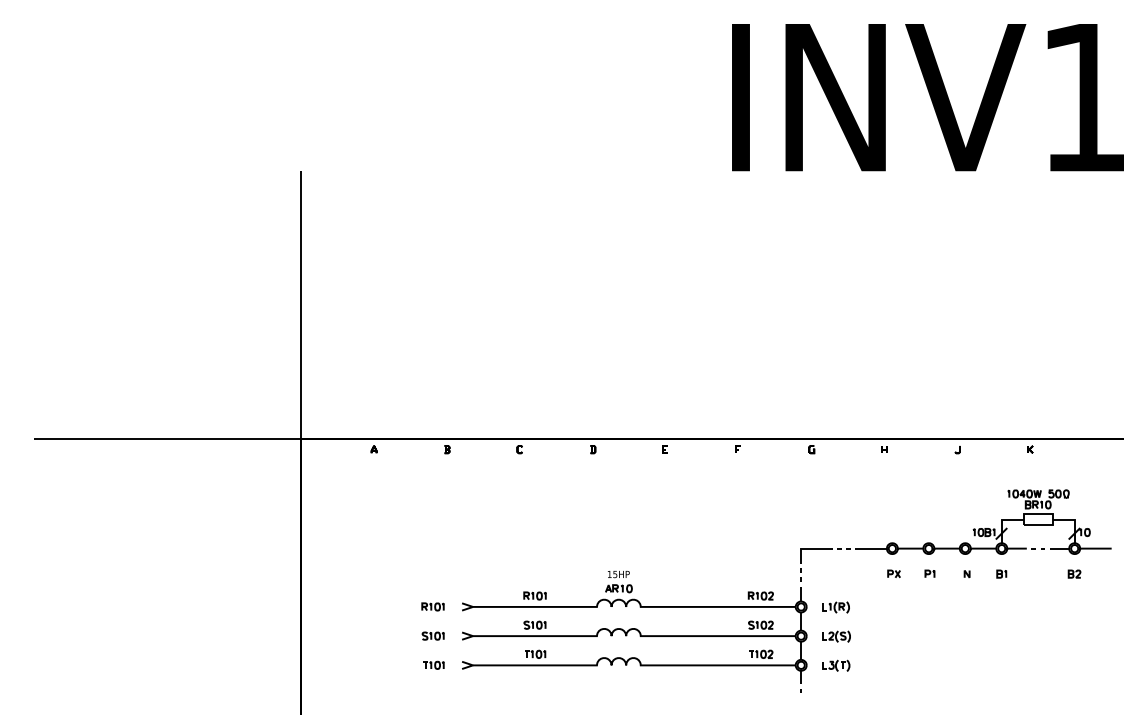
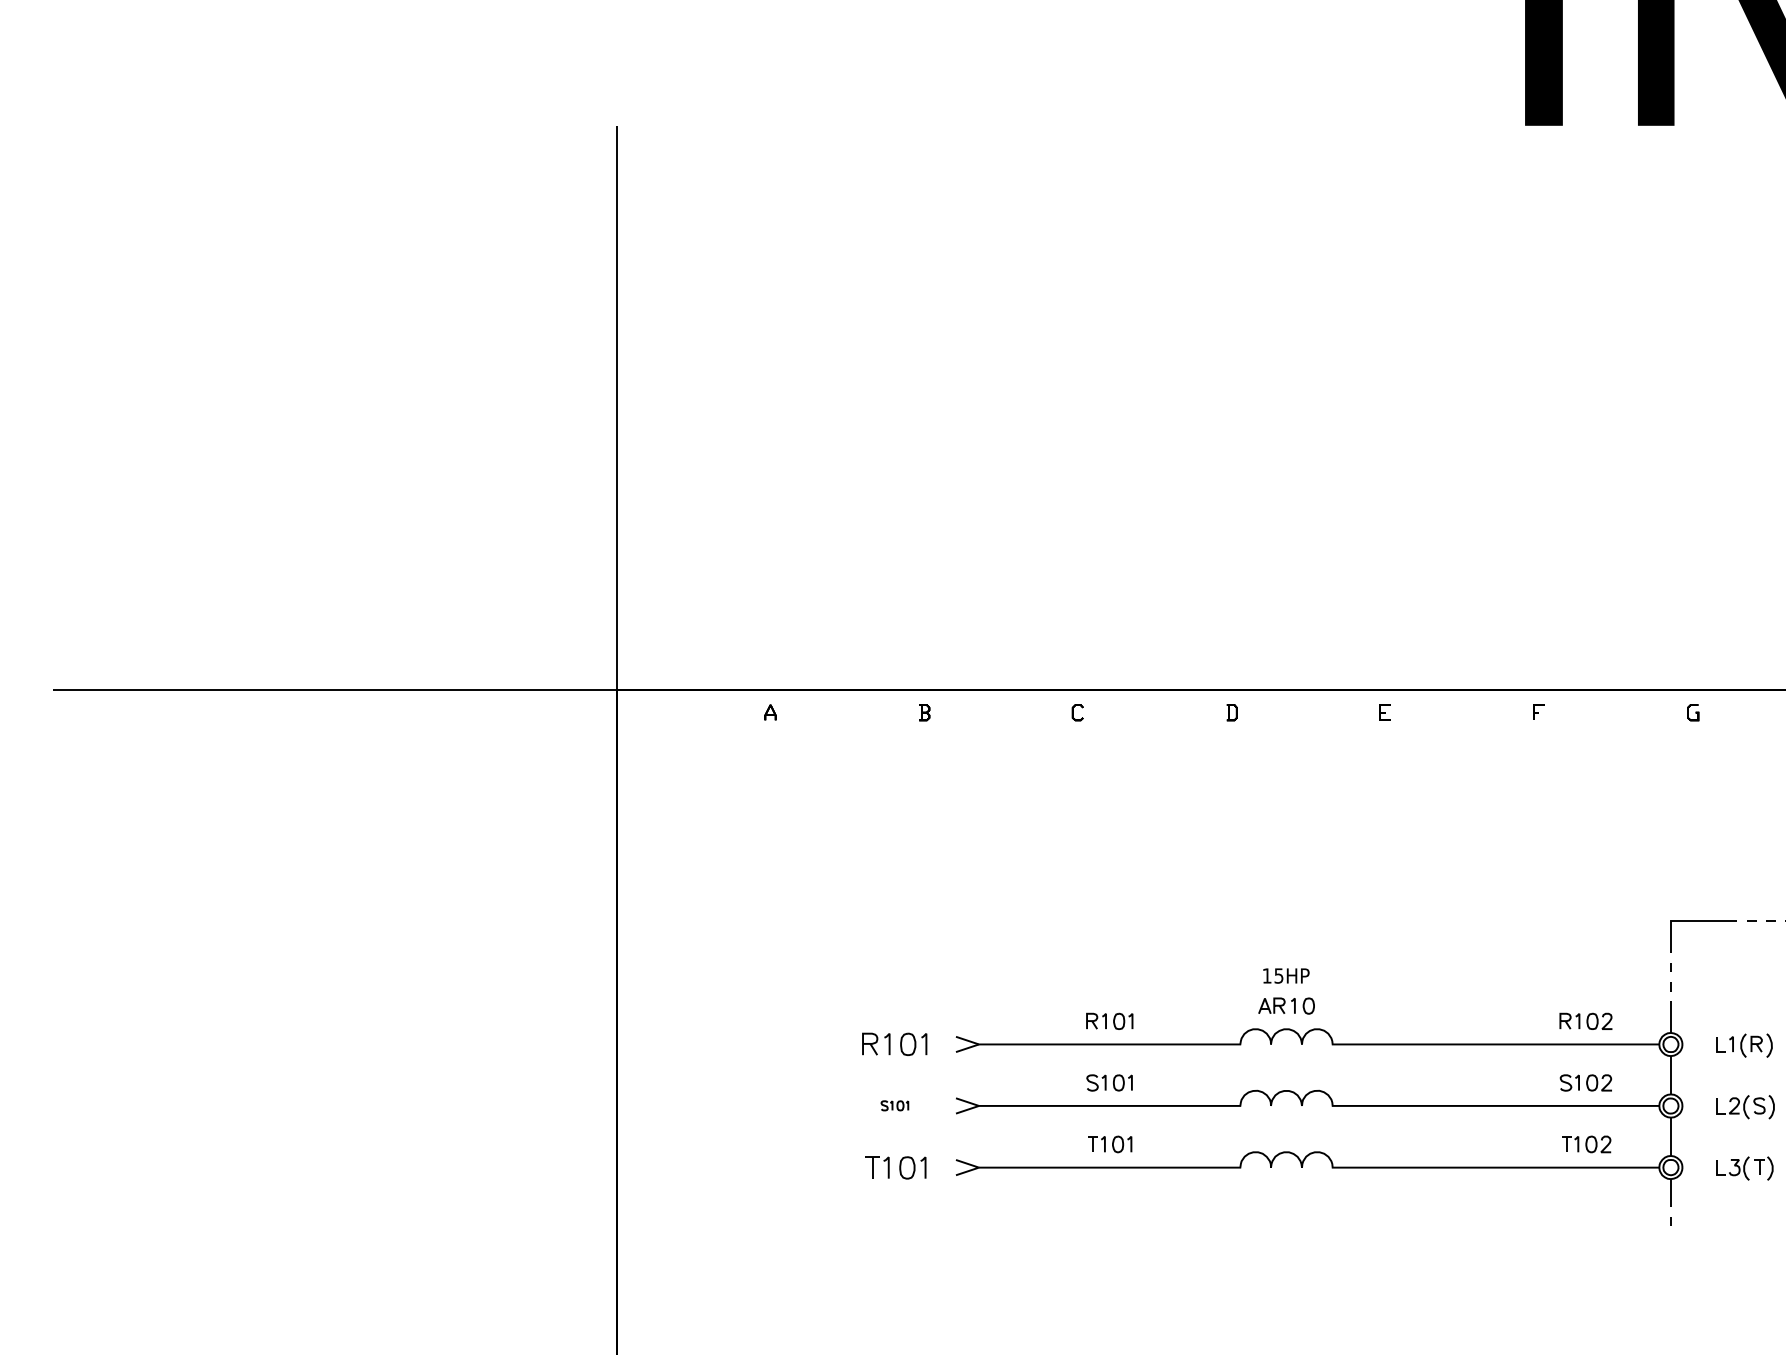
part: (432, 606) -> (893, 1043), size x1.4
part: (432, 635) -> (893, 1104), size x0.6
part: (433, 664) -> (895, 1165), size x1.4

